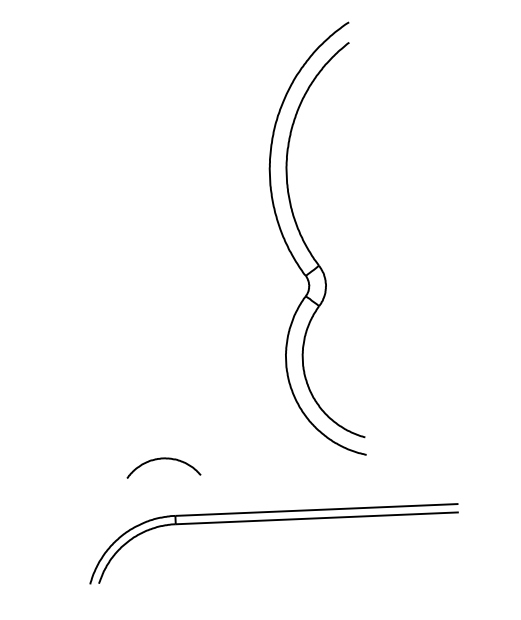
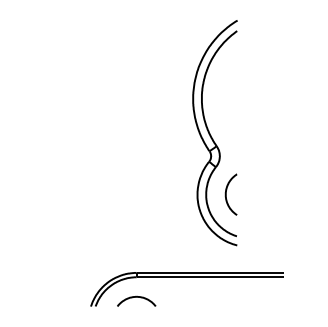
curve: (341, 357) -> (226, 194), added
curve: (163, 459) -> (136, 297), moved

